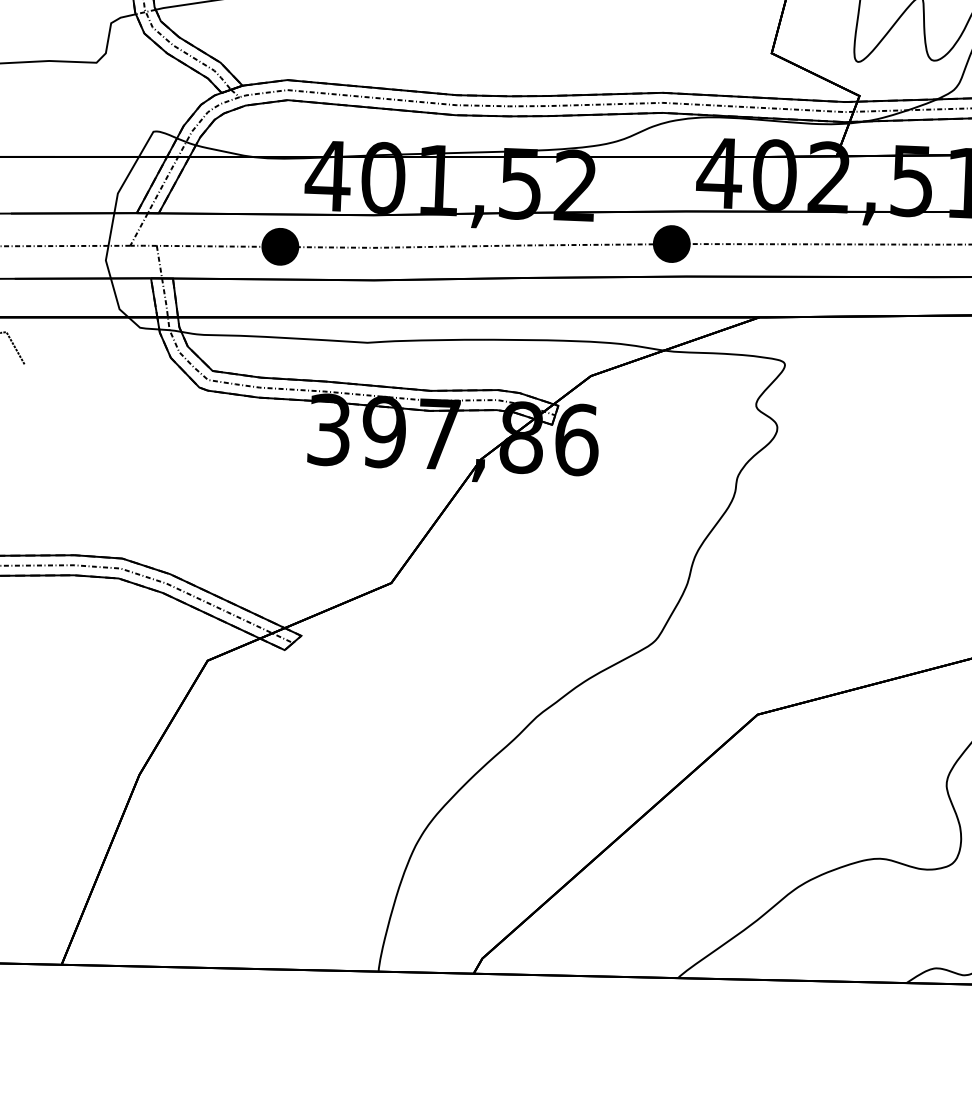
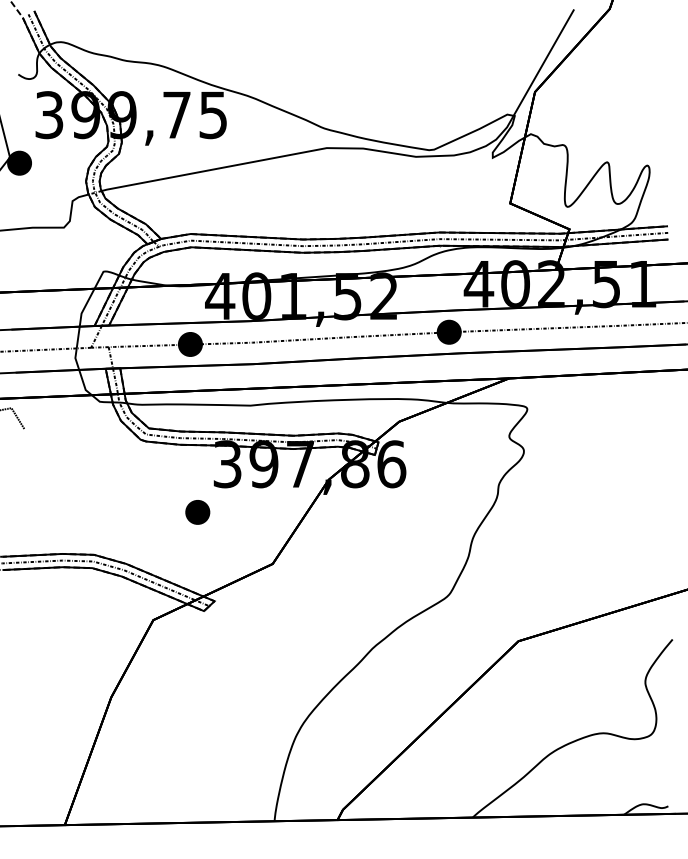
part: (280, 500) -> (197, 512), added

